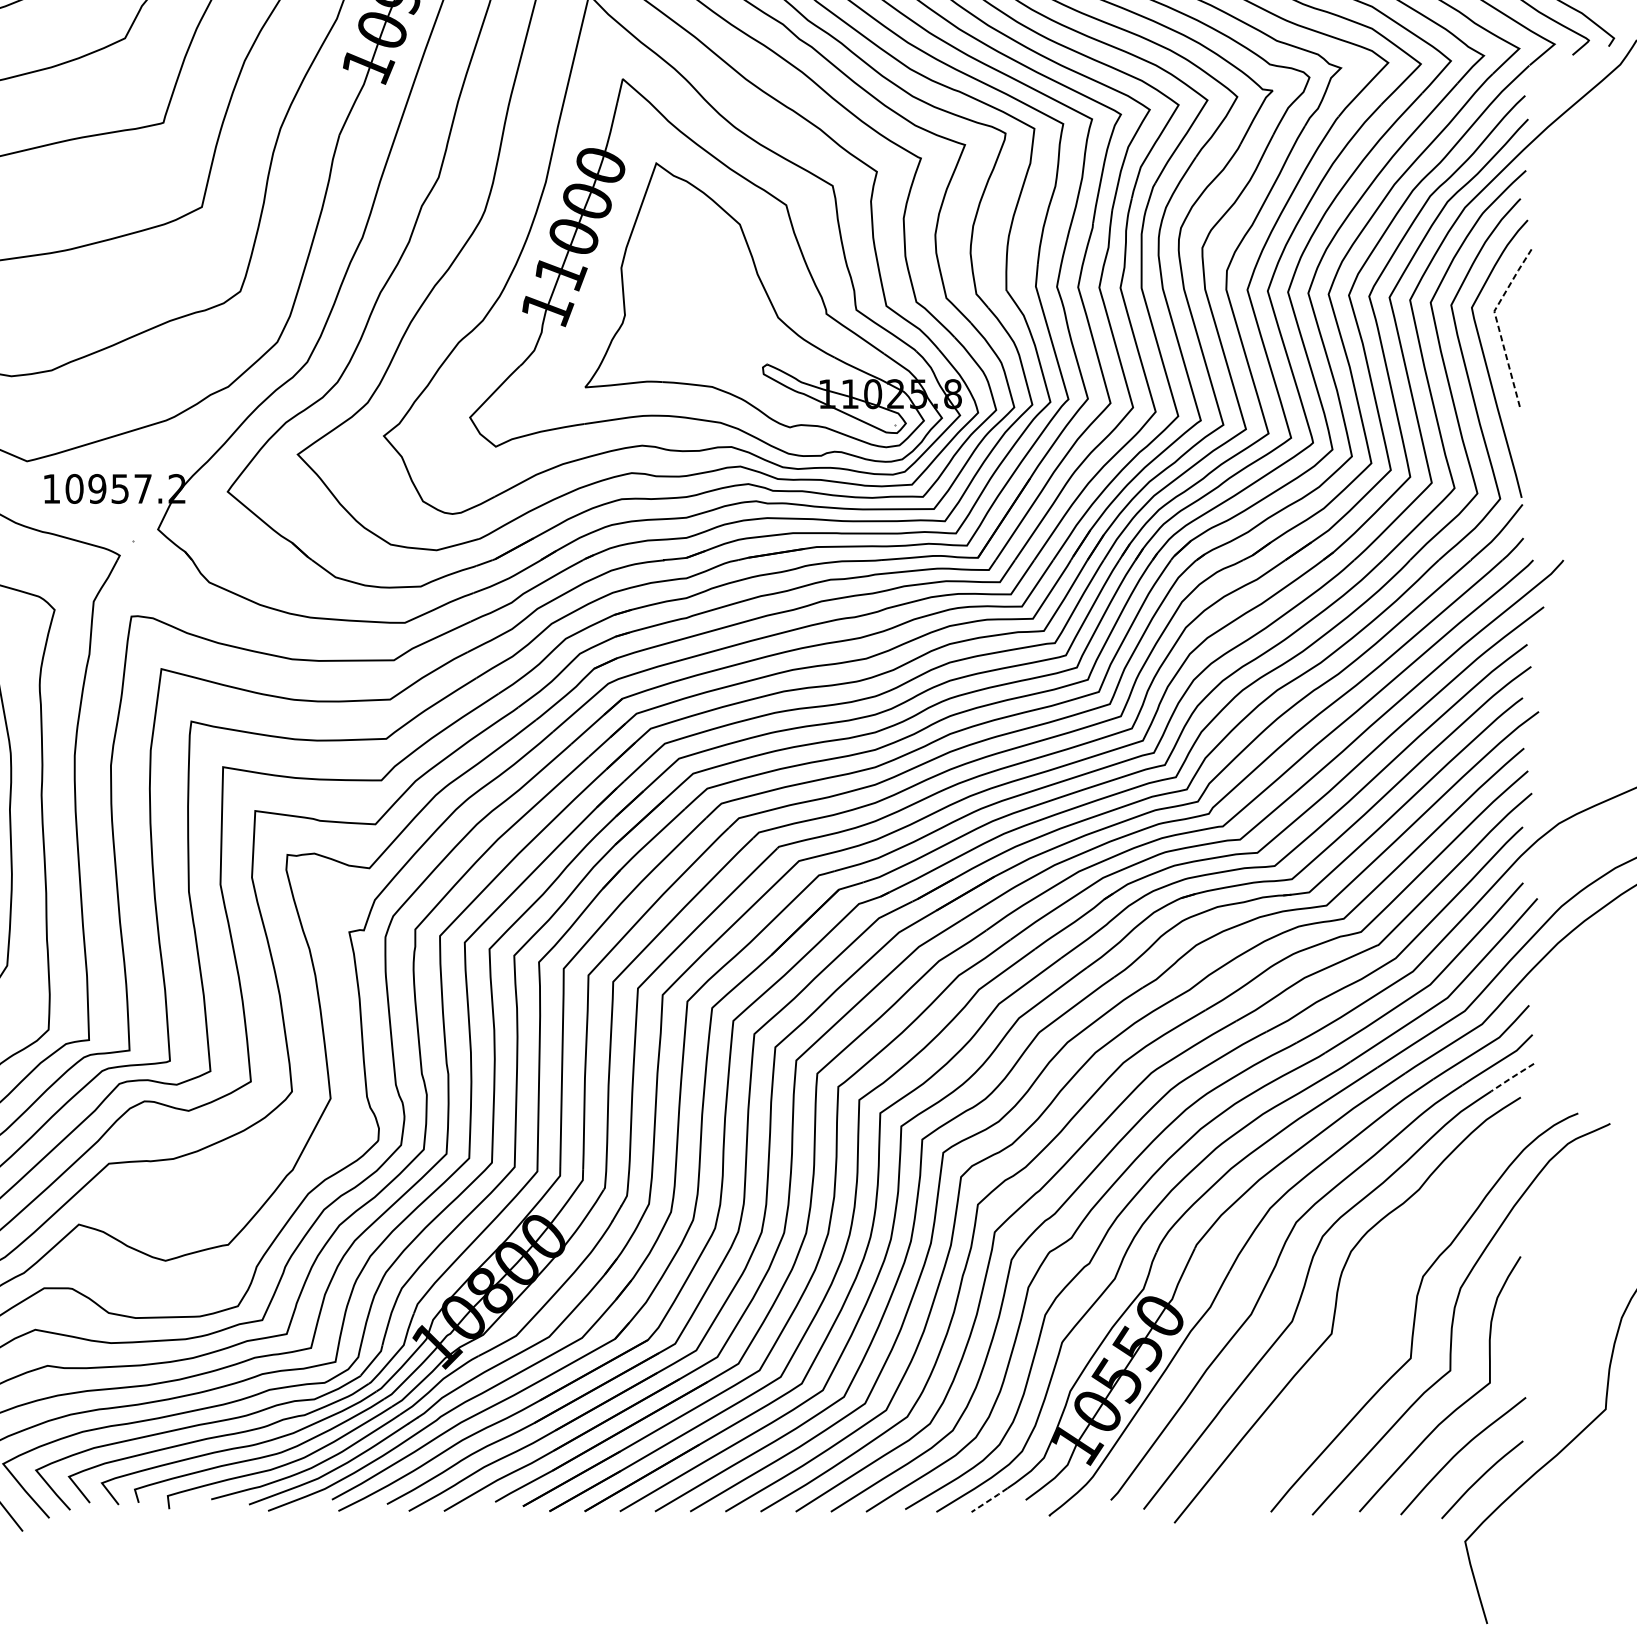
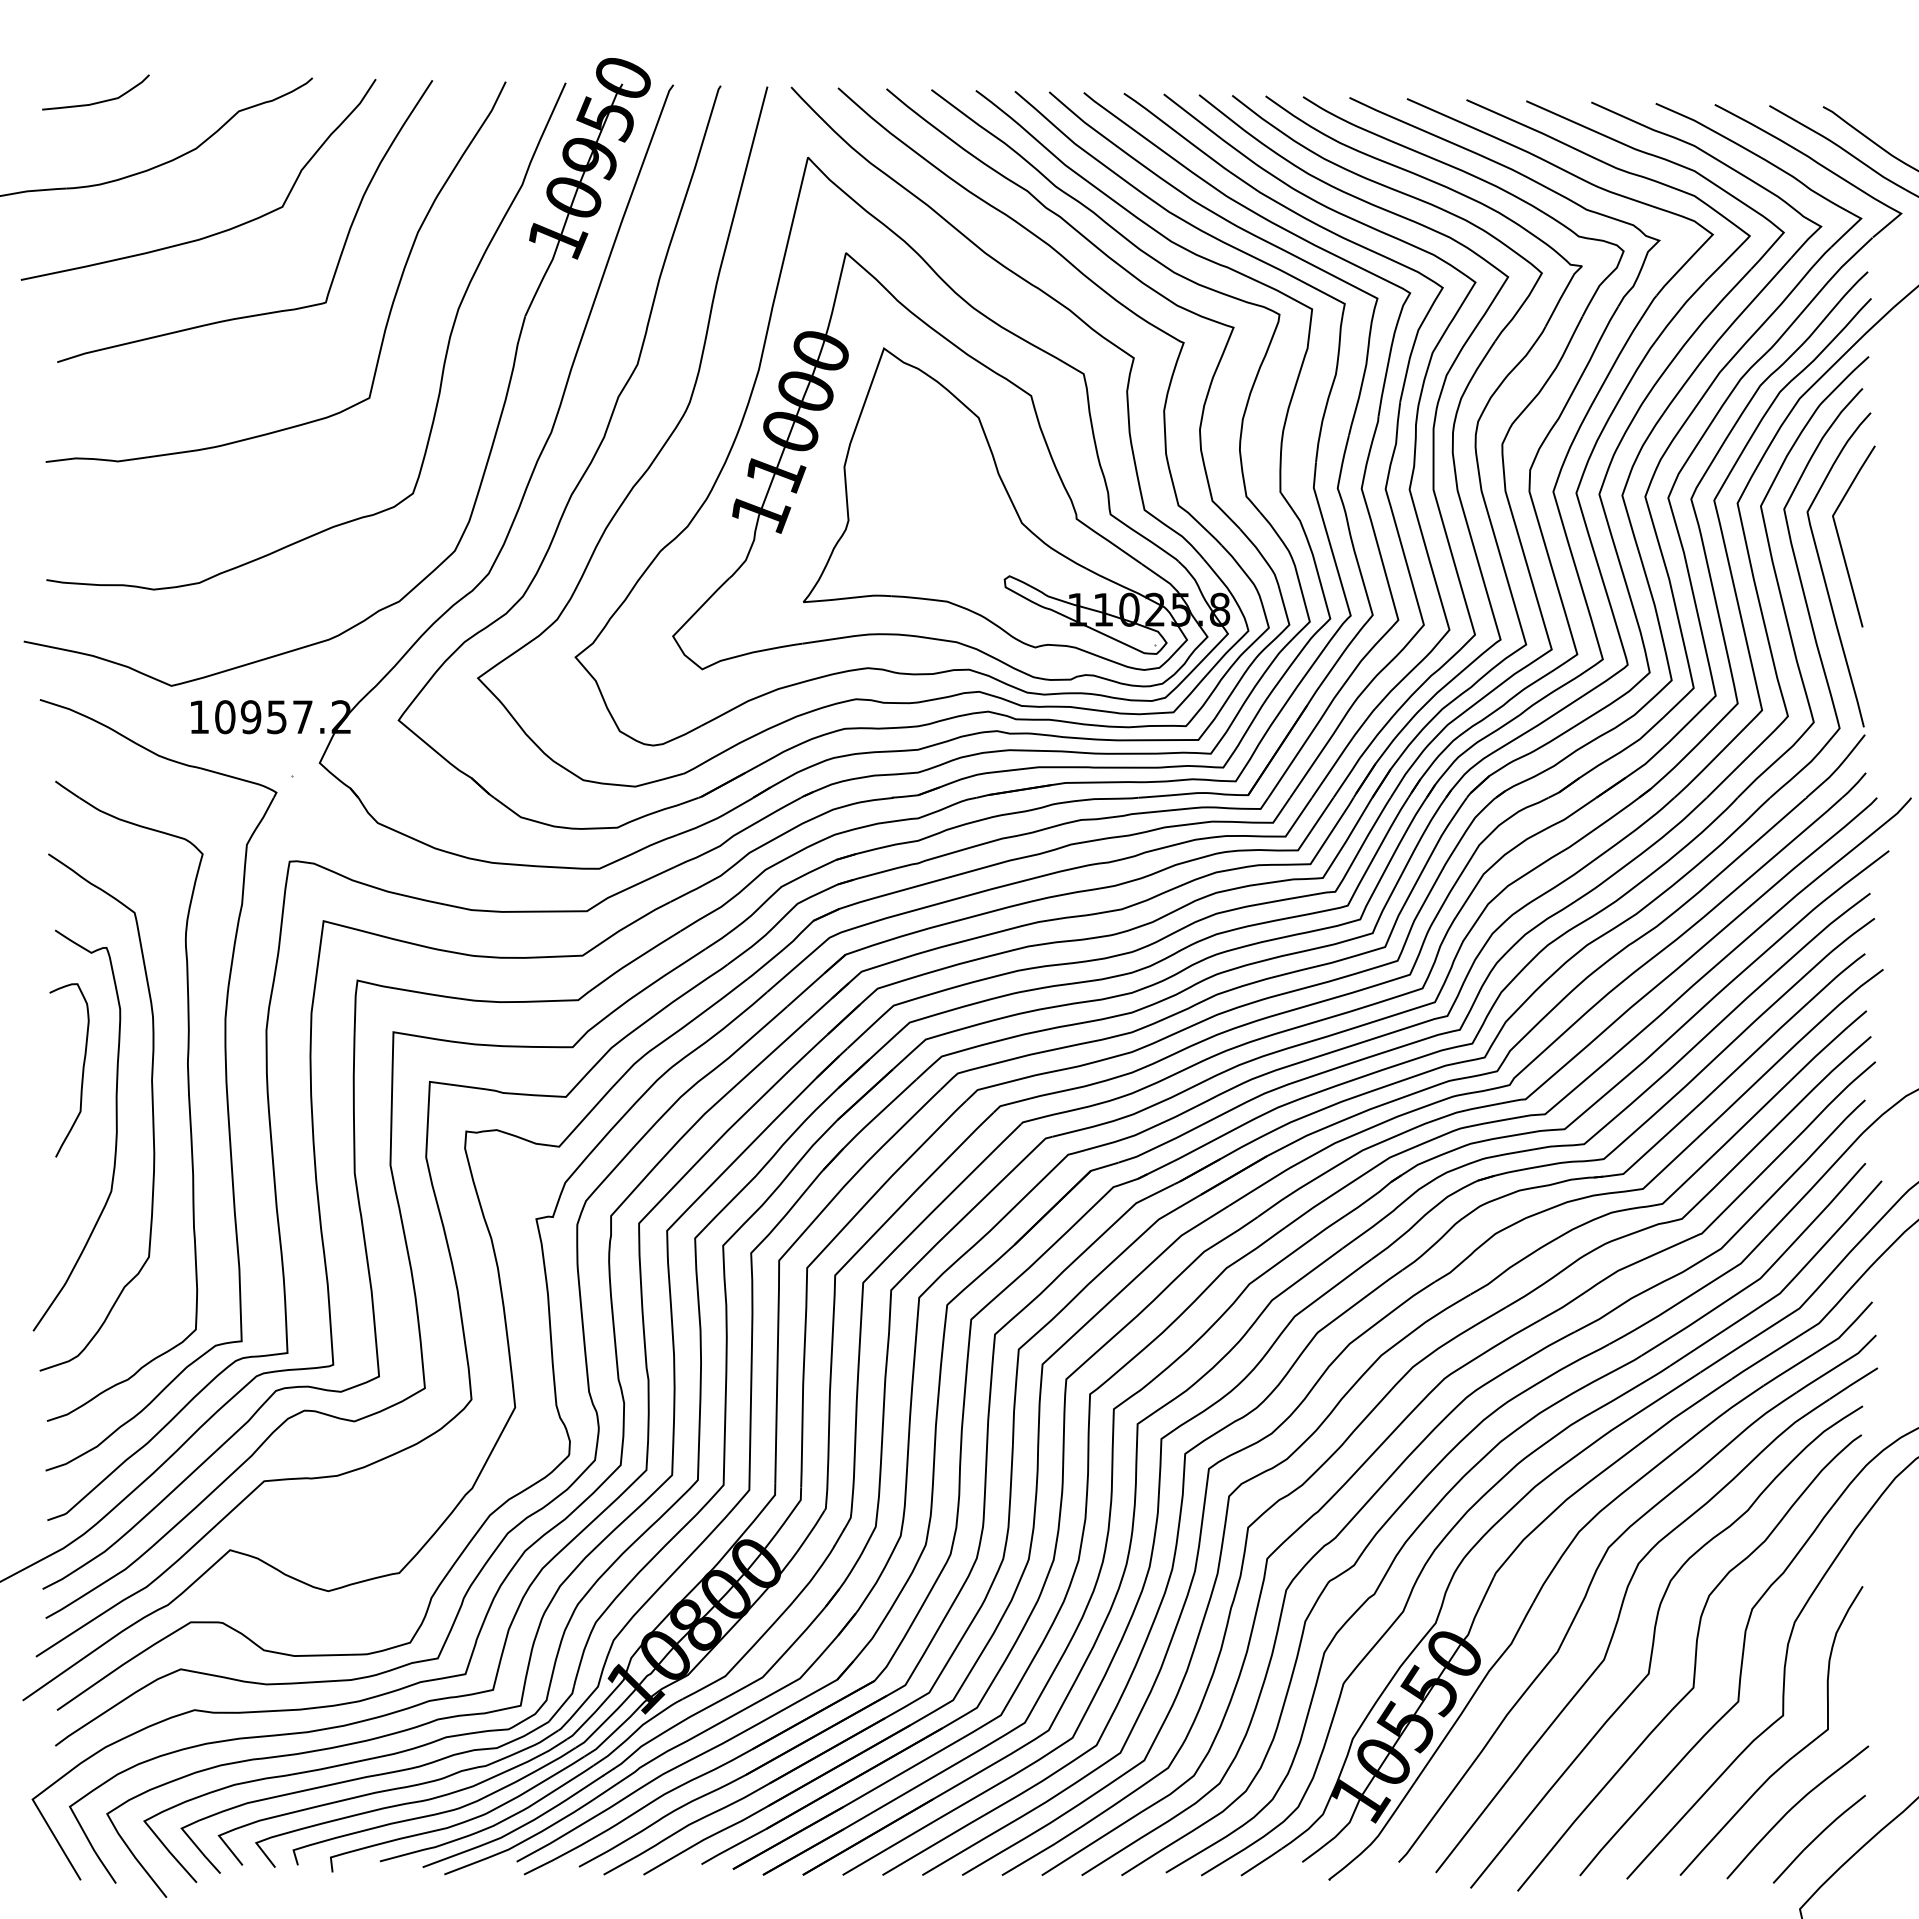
line: (1498, 324) -> (1837, 531), dashed -> solid
line: (1511, 1078) -> (1852, 1384), dashed -> solid
curve: (1372, 1323) -> (1694, 1662), added
line: (989, 1500) -> (1261, 1862), dashed -> solid

